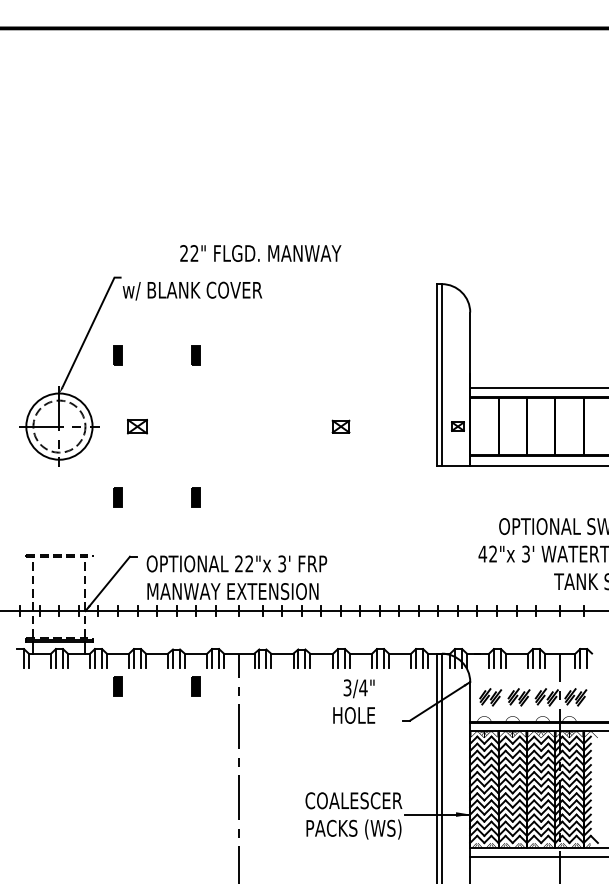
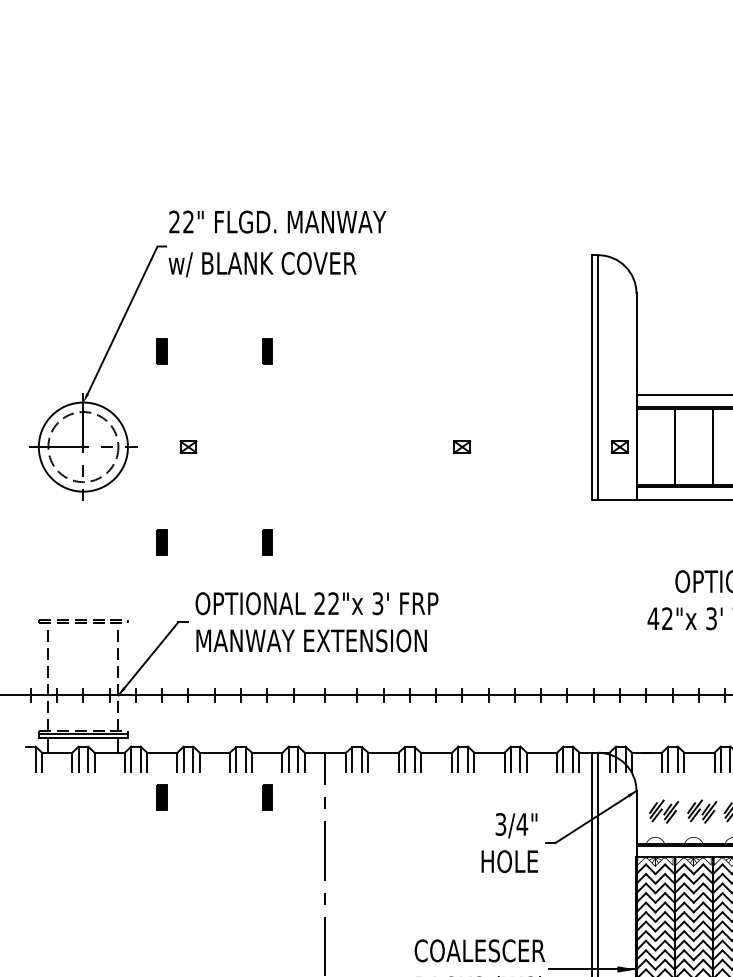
text: (260, 253) -> (277, 222), moved
part: (137, 426) -> (188, 446), size x0.62
part: (340, 426) -> (461, 446), size x0.71
text: (236, 577) -> (316, 621), moved
text: (354, 701) -> (510, 842), moved

